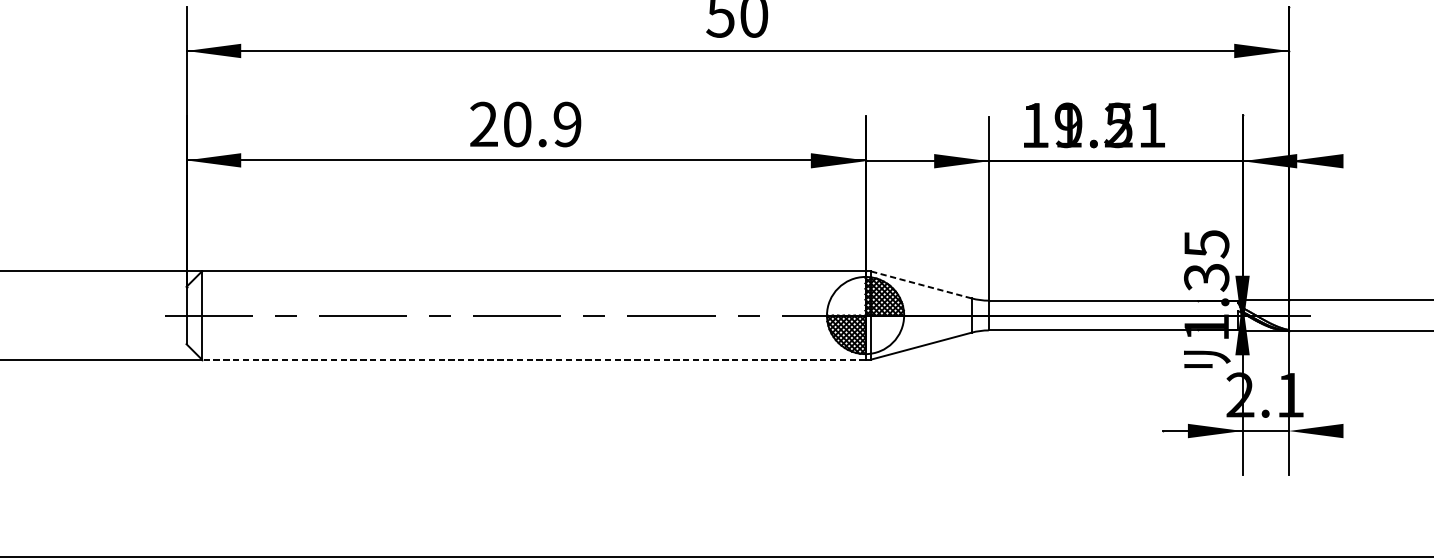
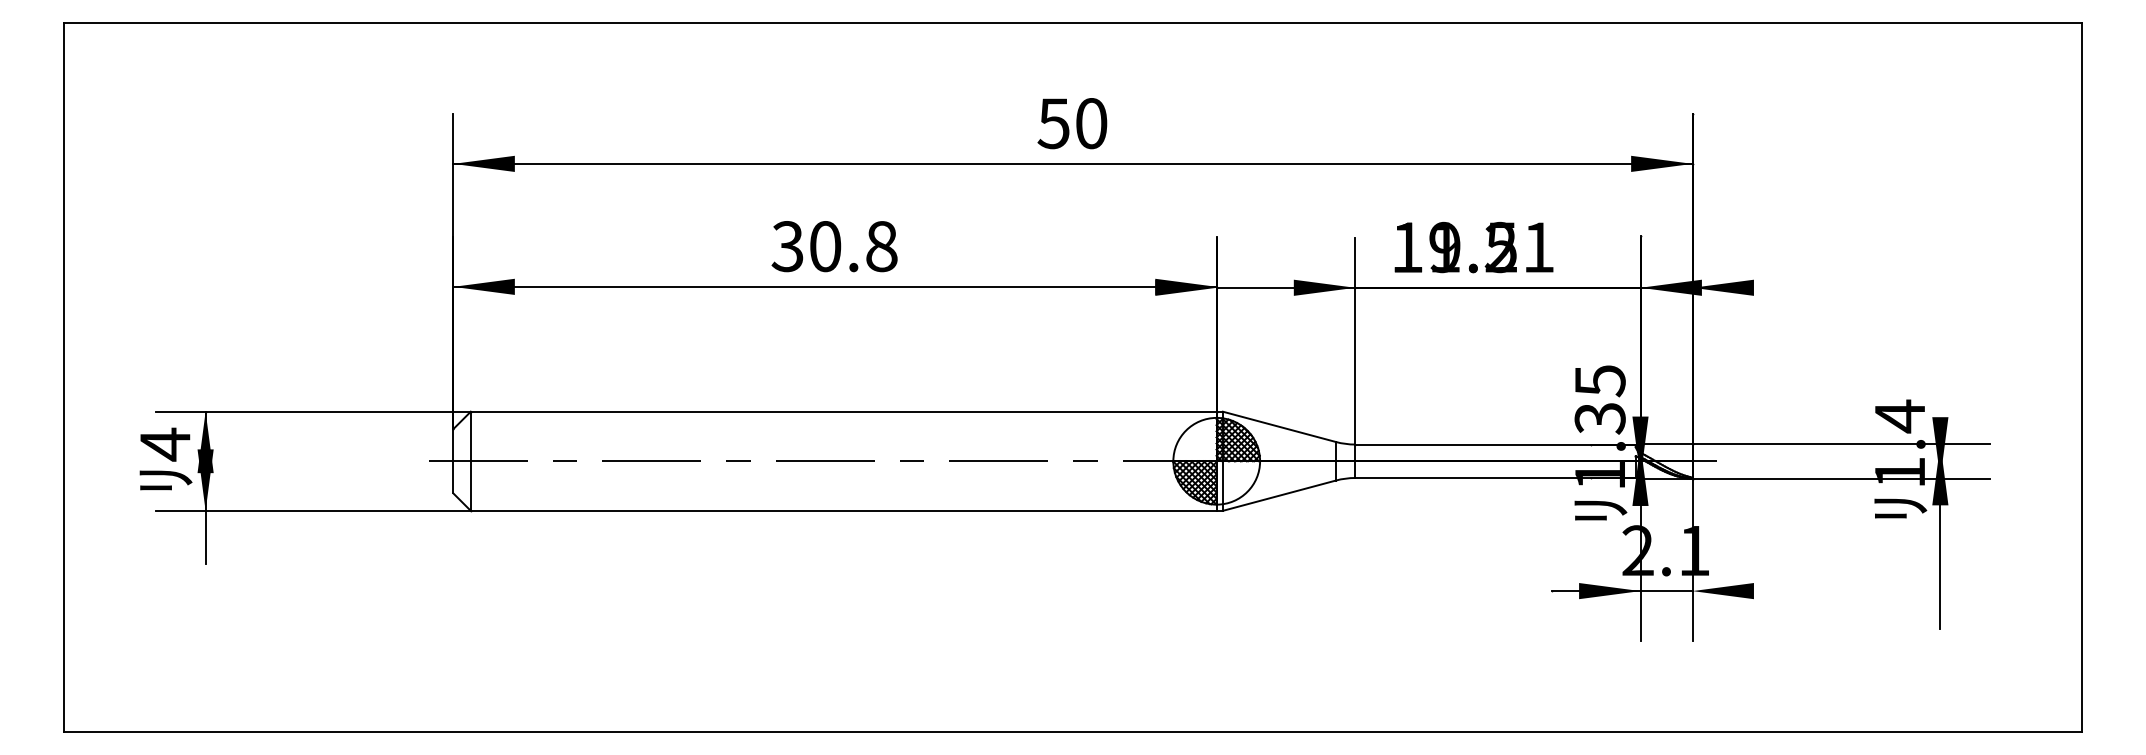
text: (525, 124) -> (834, 246), 20.9 -> 30.8
line: (921, 284) -> (1279, 426), dashed -> solid
line: (533, 359) -> (843, 510), dashed -> solid

